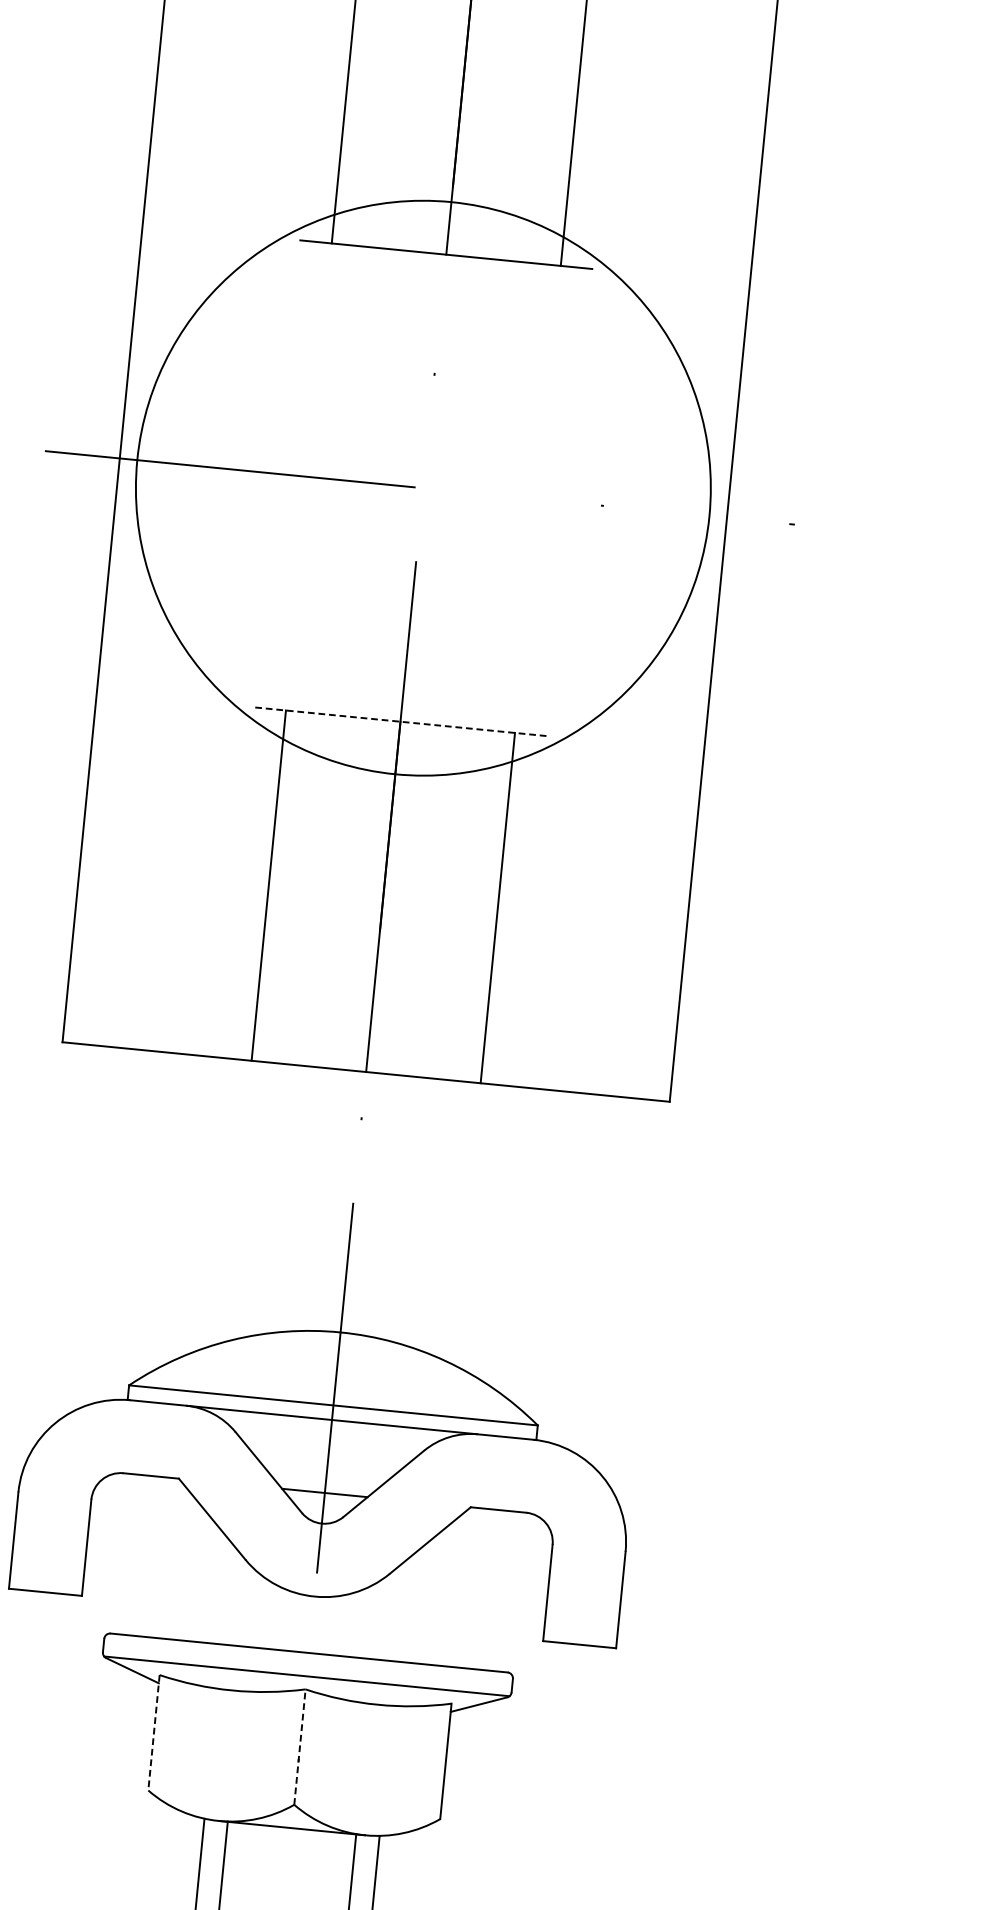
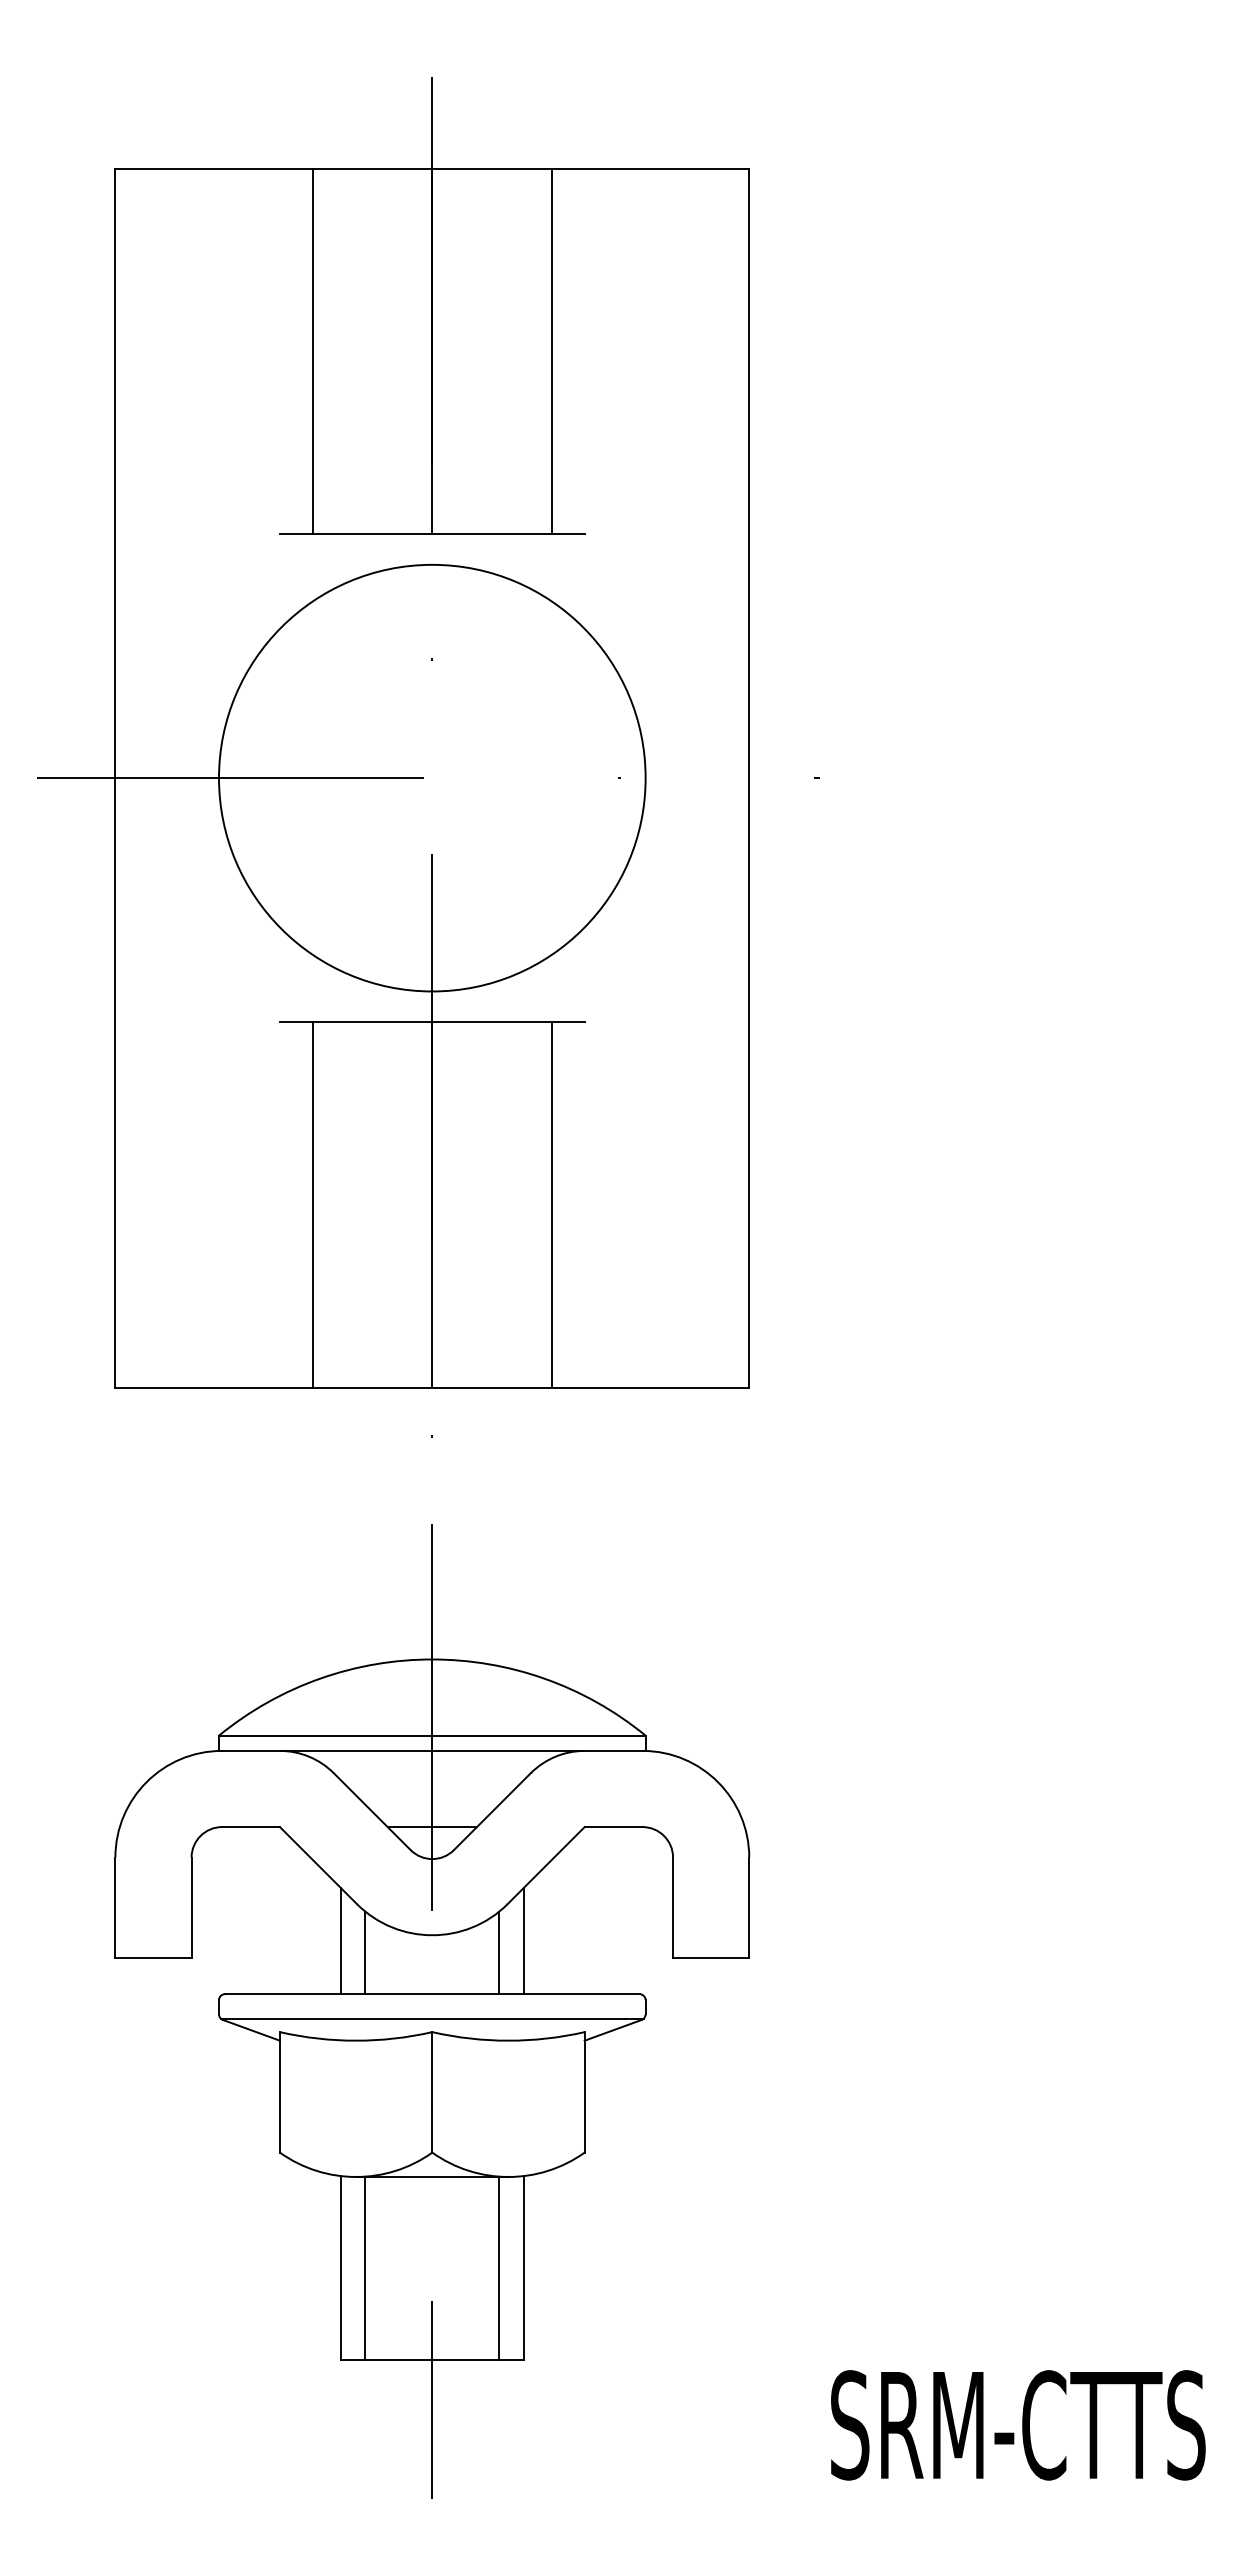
circle: (423, 487) -> (432, 777), size x0.71
line: (399, 721) -> (431, 1021), dashed -> solid
line: (226, 1593) -> (340, 1941), added
line: (249, 1606) -> (365, 1952), added
line: (401, 1611) -> (523, 1941), added
line: (377, 1619) -> (499, 1952), added
line: (153, 1732) -> (279, 2092), dashed -> solid
line: (300, 1746) -> (432, 2091), dashed -> solid

